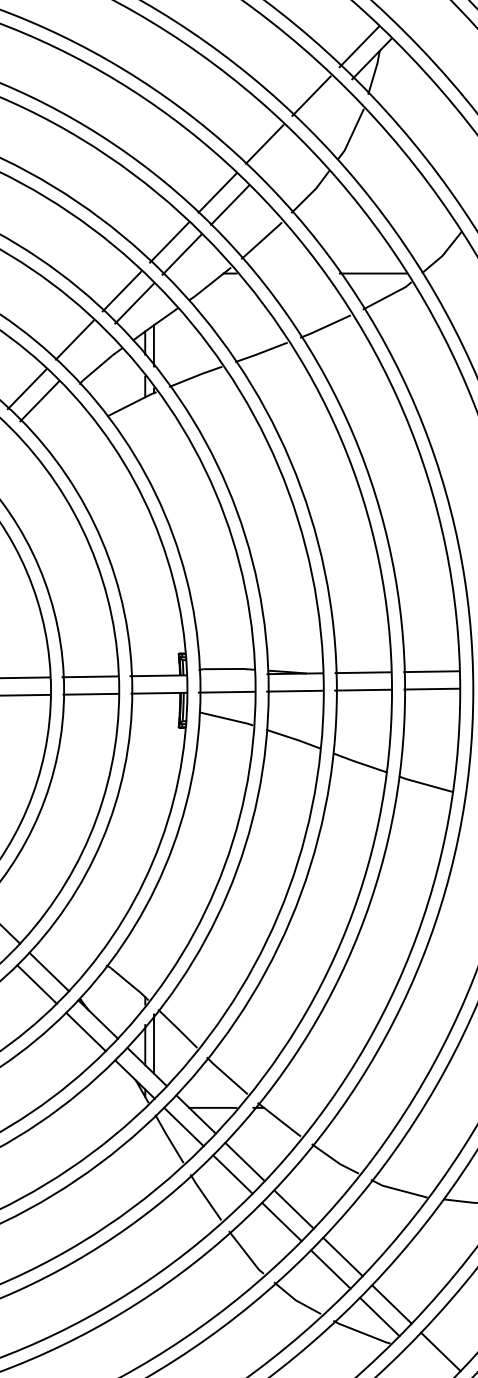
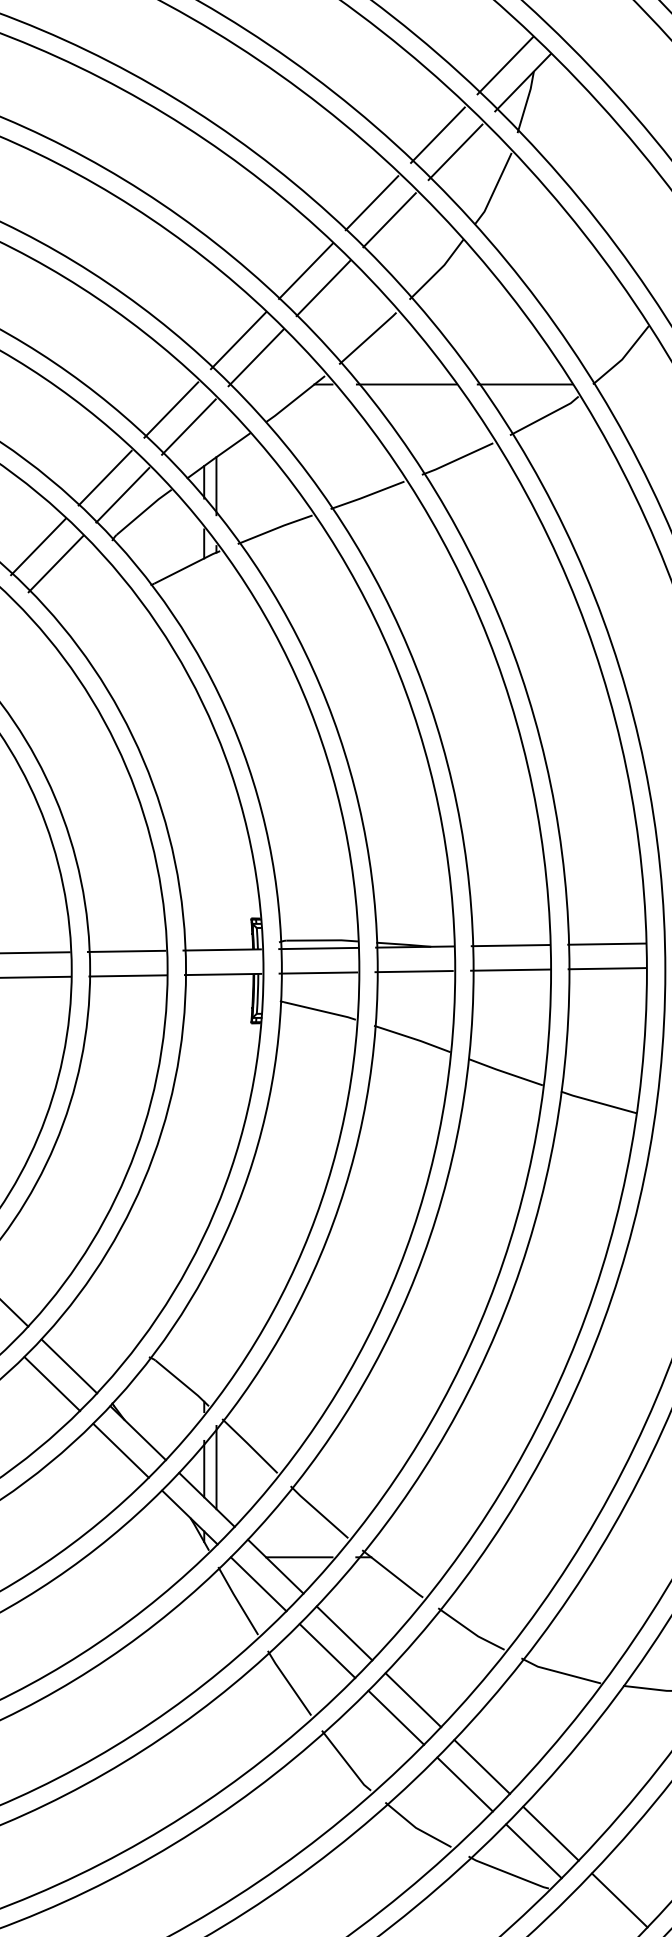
line: (324, 108) -> (455, 152), added
line: (277, 156) -> (389, 220), added
line: (289, 273) -> (406, 384), added
line: (87, 351) -> (122, 494), added
line: (226, 674) -> (318, 948), added

